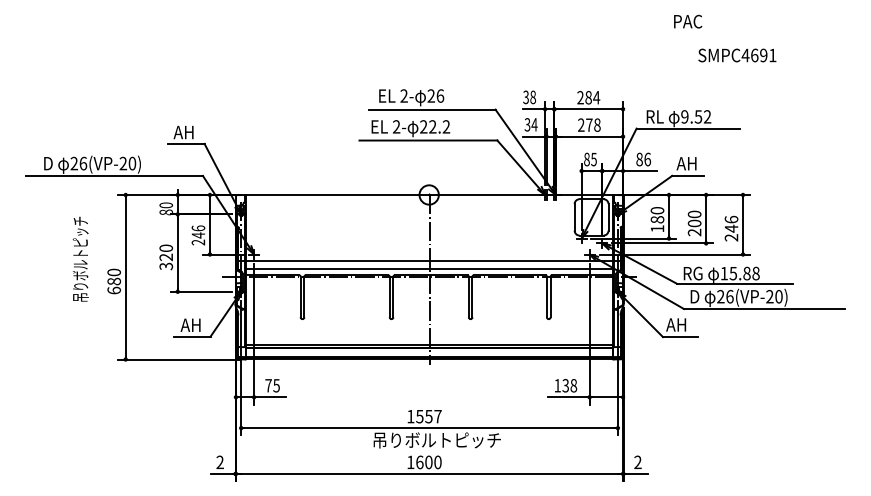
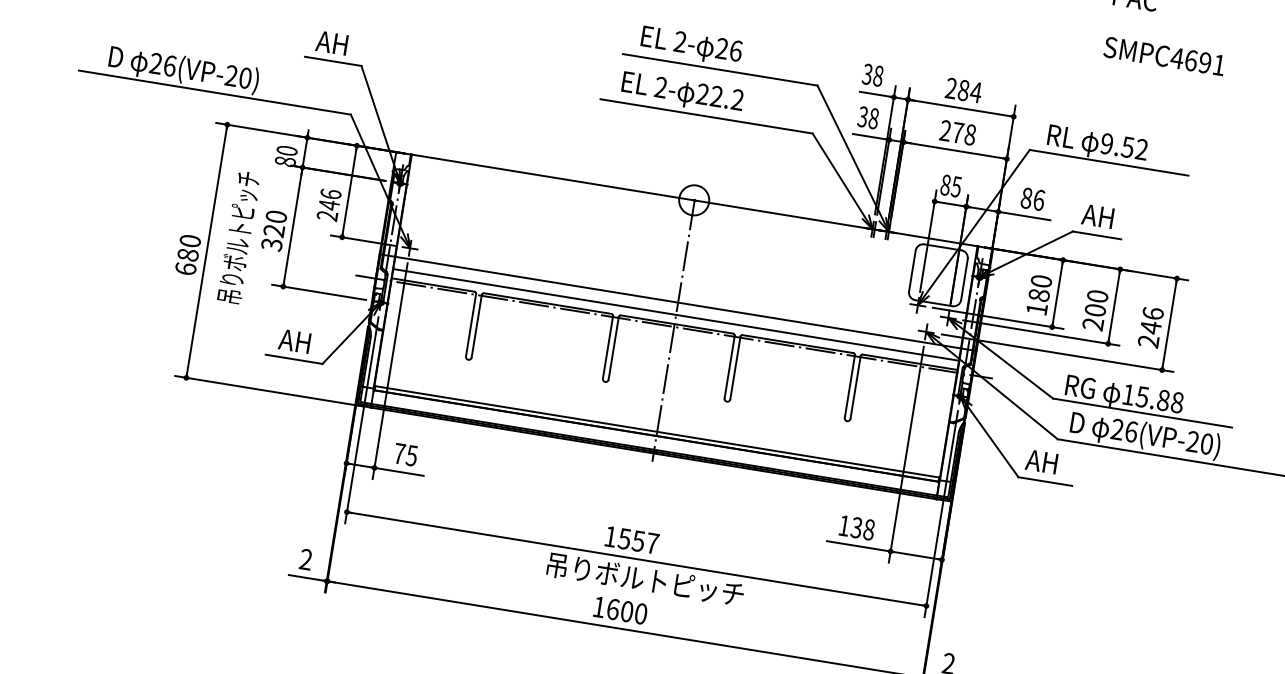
text: (737, 55) -> (1164, 56), moved
text: (534, 124) -> (873, 118), 34 -> 38
text: (80, 258) -> (238, 236), moved

